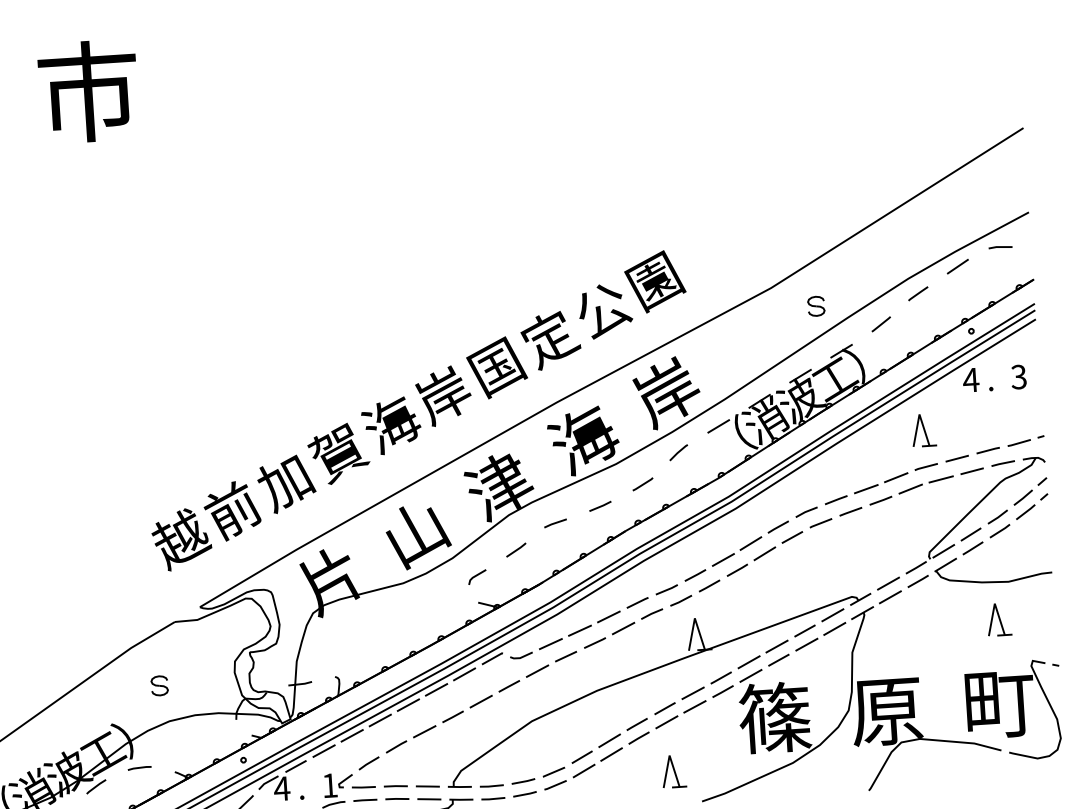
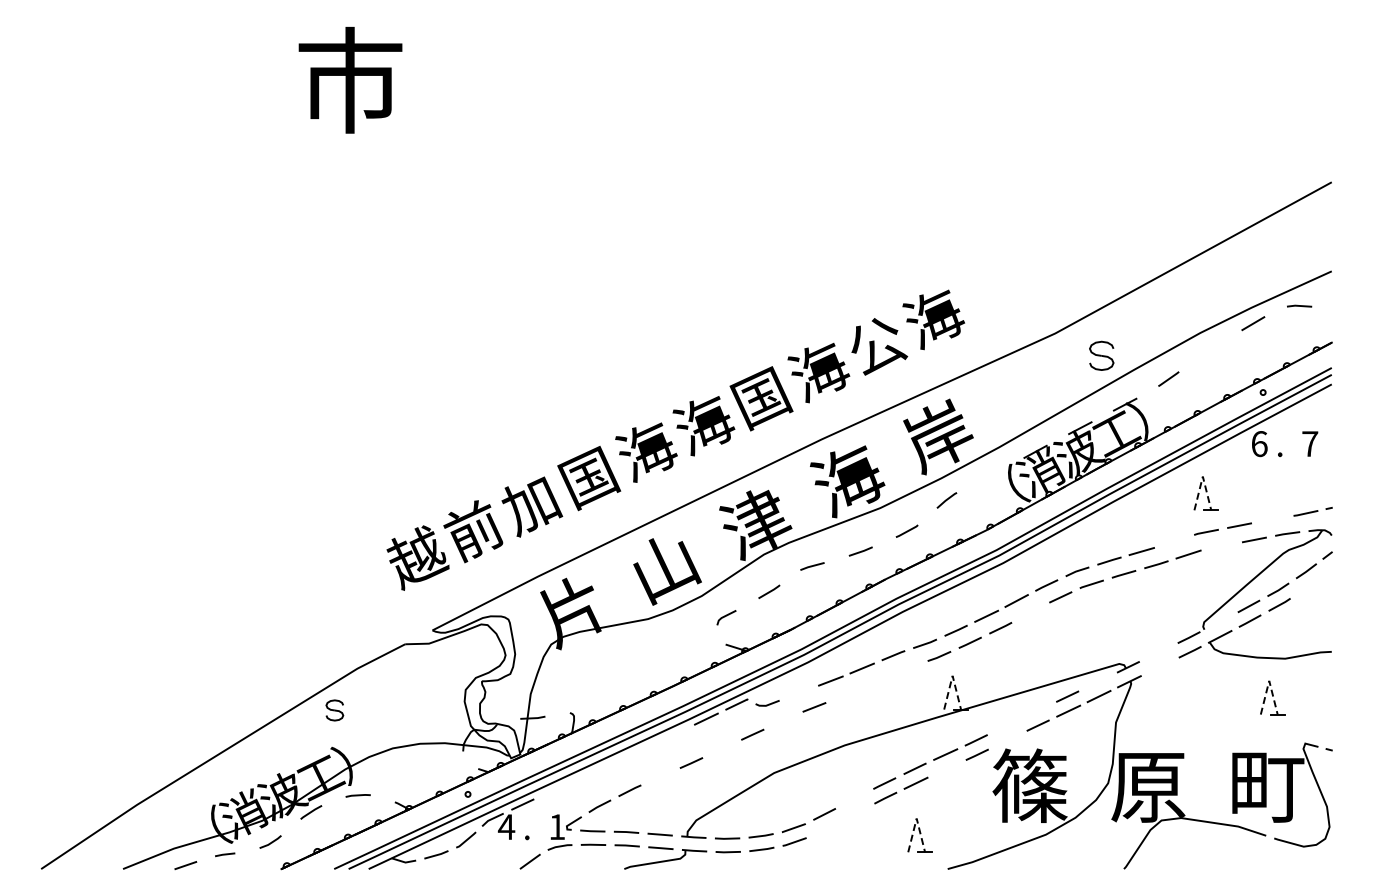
text: (654, 281) -> (933, 318), 園 -> 海
line: (917, 293) -> (1209, 349), removed
part: (816, 306) -> (1101, 355), size x1.4
text: (550, 340) -> (819, 373), 定 -> 海
text: (1018, 377) -> (1309, 444), 3 -> 7
text: (971, 380) -> (1259, 444), 4 -> 6
text: (443, 395) -> (703, 424), 岸 -> 海
line: (919, 414) -> (1202, 476), solid -> dashed
line: (718, 426) -> (990, 475), removed
line: (988, 450) -> (1272, 519), removed
text: (338, 453) -> (588, 478), 賀 -> 国
line: (896, 477) -> (1174, 541), removed
line: (940, 478) -> (1220, 545), removed
part: (1031, 506) -> (1314, 581), removed
line: (943, 551) -> (1218, 622), removed
line: (764, 553) -> (1030, 612), removed
line: (888, 582) -> (1158, 651), removed
line: (890, 596) -> (1159, 666), removed
line: (995, 603) -> (1269, 680), solid -> dashed
line: (832, 614) -> (1097, 681), removed
line: (694, 618) -> (952, 675), solid -> dashed
part: (623, 628) -> (876, 681), removed
line: (550, 643) -> (799, 692), removed
line: (776, 646) -> (1036, 710), removed
line: (748, 662) -> (1006, 725), removed
line: (536, 671) -> (782, 720), removed
line: (750, 675) -> (1007, 739), removed
part: (159, 685) -> (334, 710), moved
line: (436, 689) -> (675, 733), removed
line: (480, 701) -> (721, 748), removed
line: (407, 705) -> (644, 747), removed
line: (694, 706) -> (946, 768), removed
line: (380, 720) -> (614, 761), removed
line: (424, 731) -> (660, 776), removed
line: (351, 735) -> (583, 775), removed
line: (609, 740) -> (854, 798), removed
line: (323, 751) -> (552, 790), removed
line: (611, 754) -> (855, 813), removed
line: (669, 755) -> (916, 818), solid -> dashed
line: (583, 770) -> (825, 828), removed

